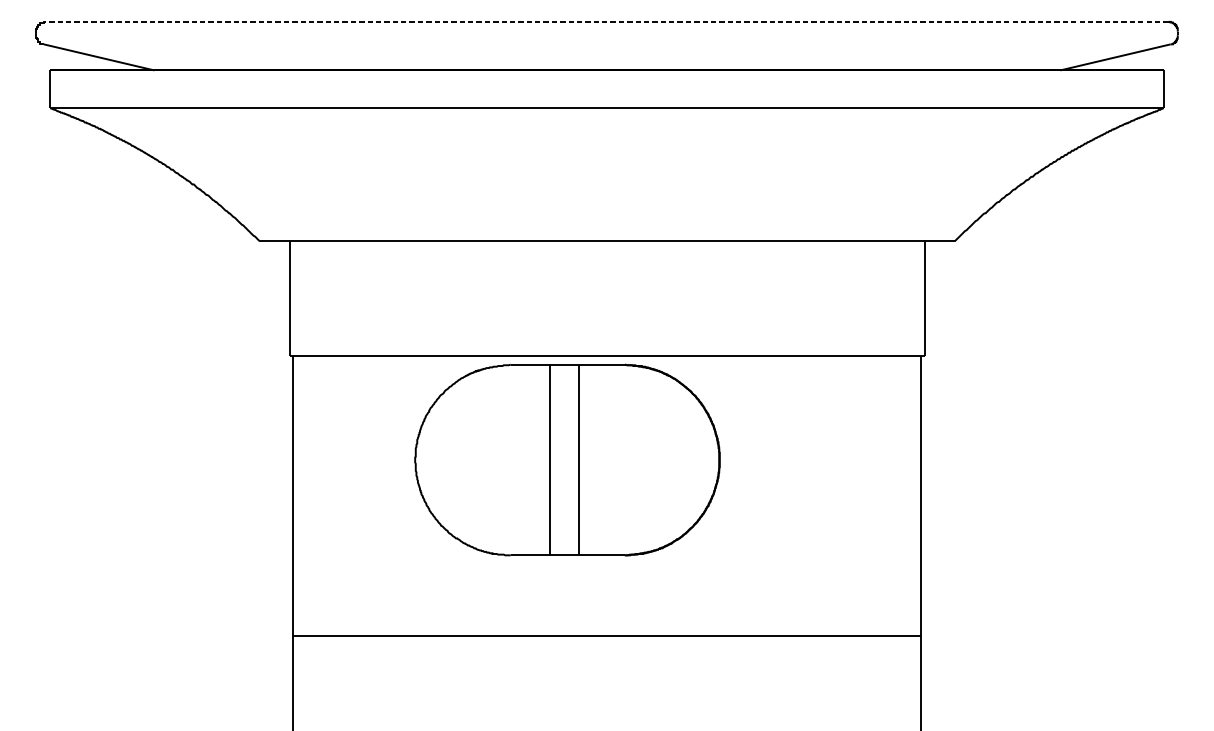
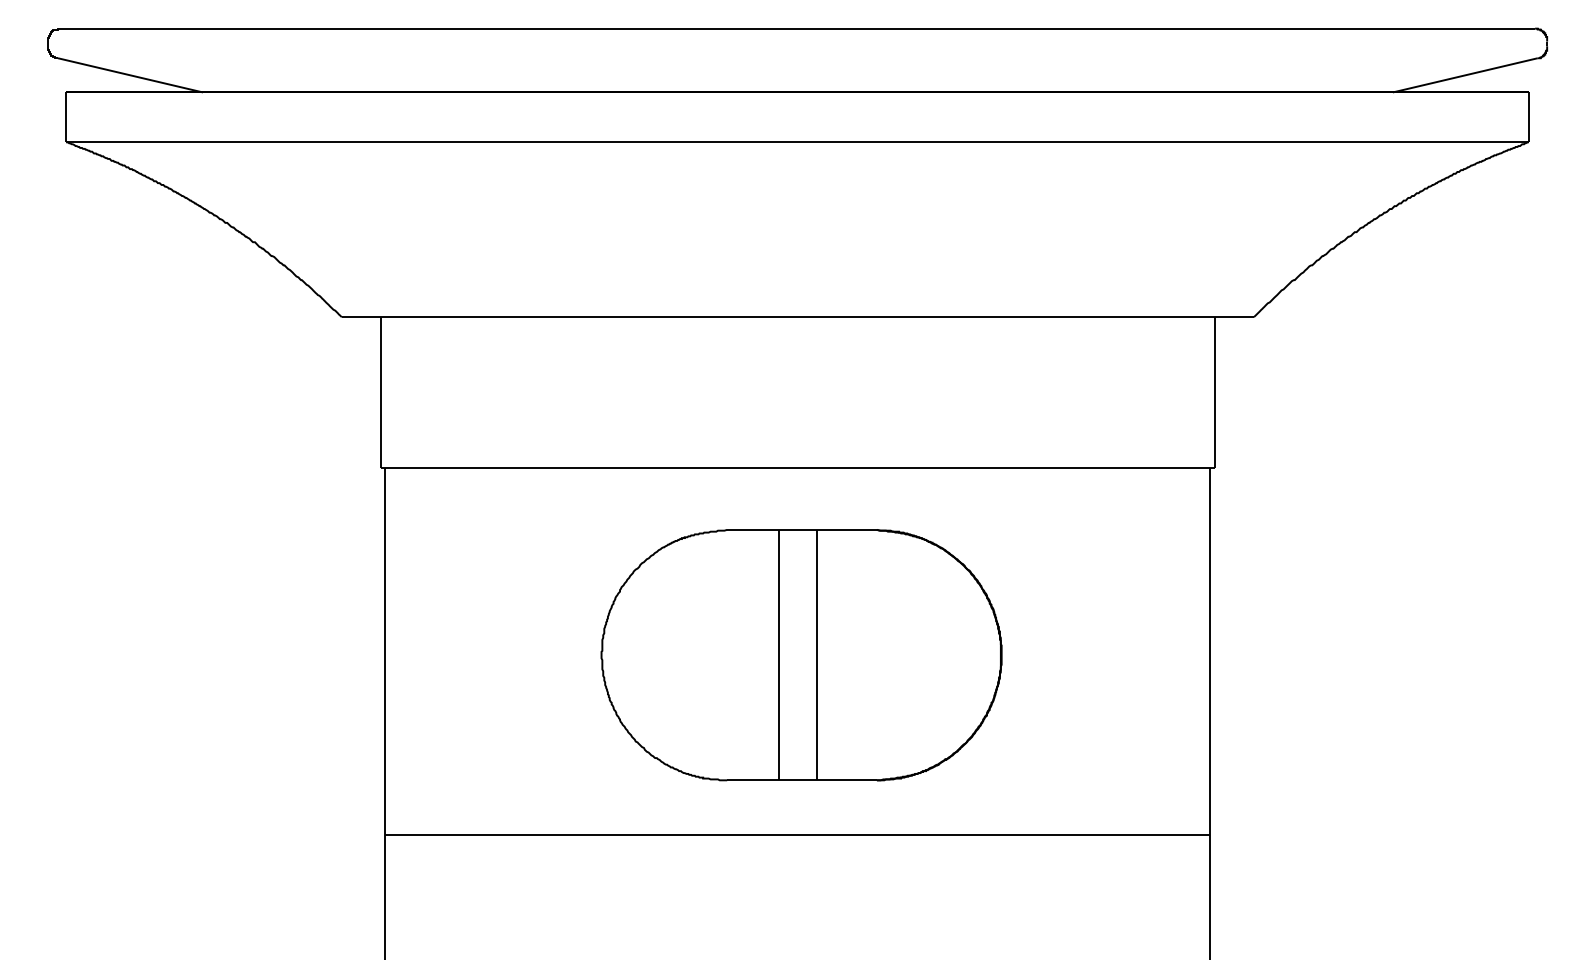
line: (607, 21) -> (797, 28), dashed -> solid
part: (567, 460) -> (801, 655), moved

